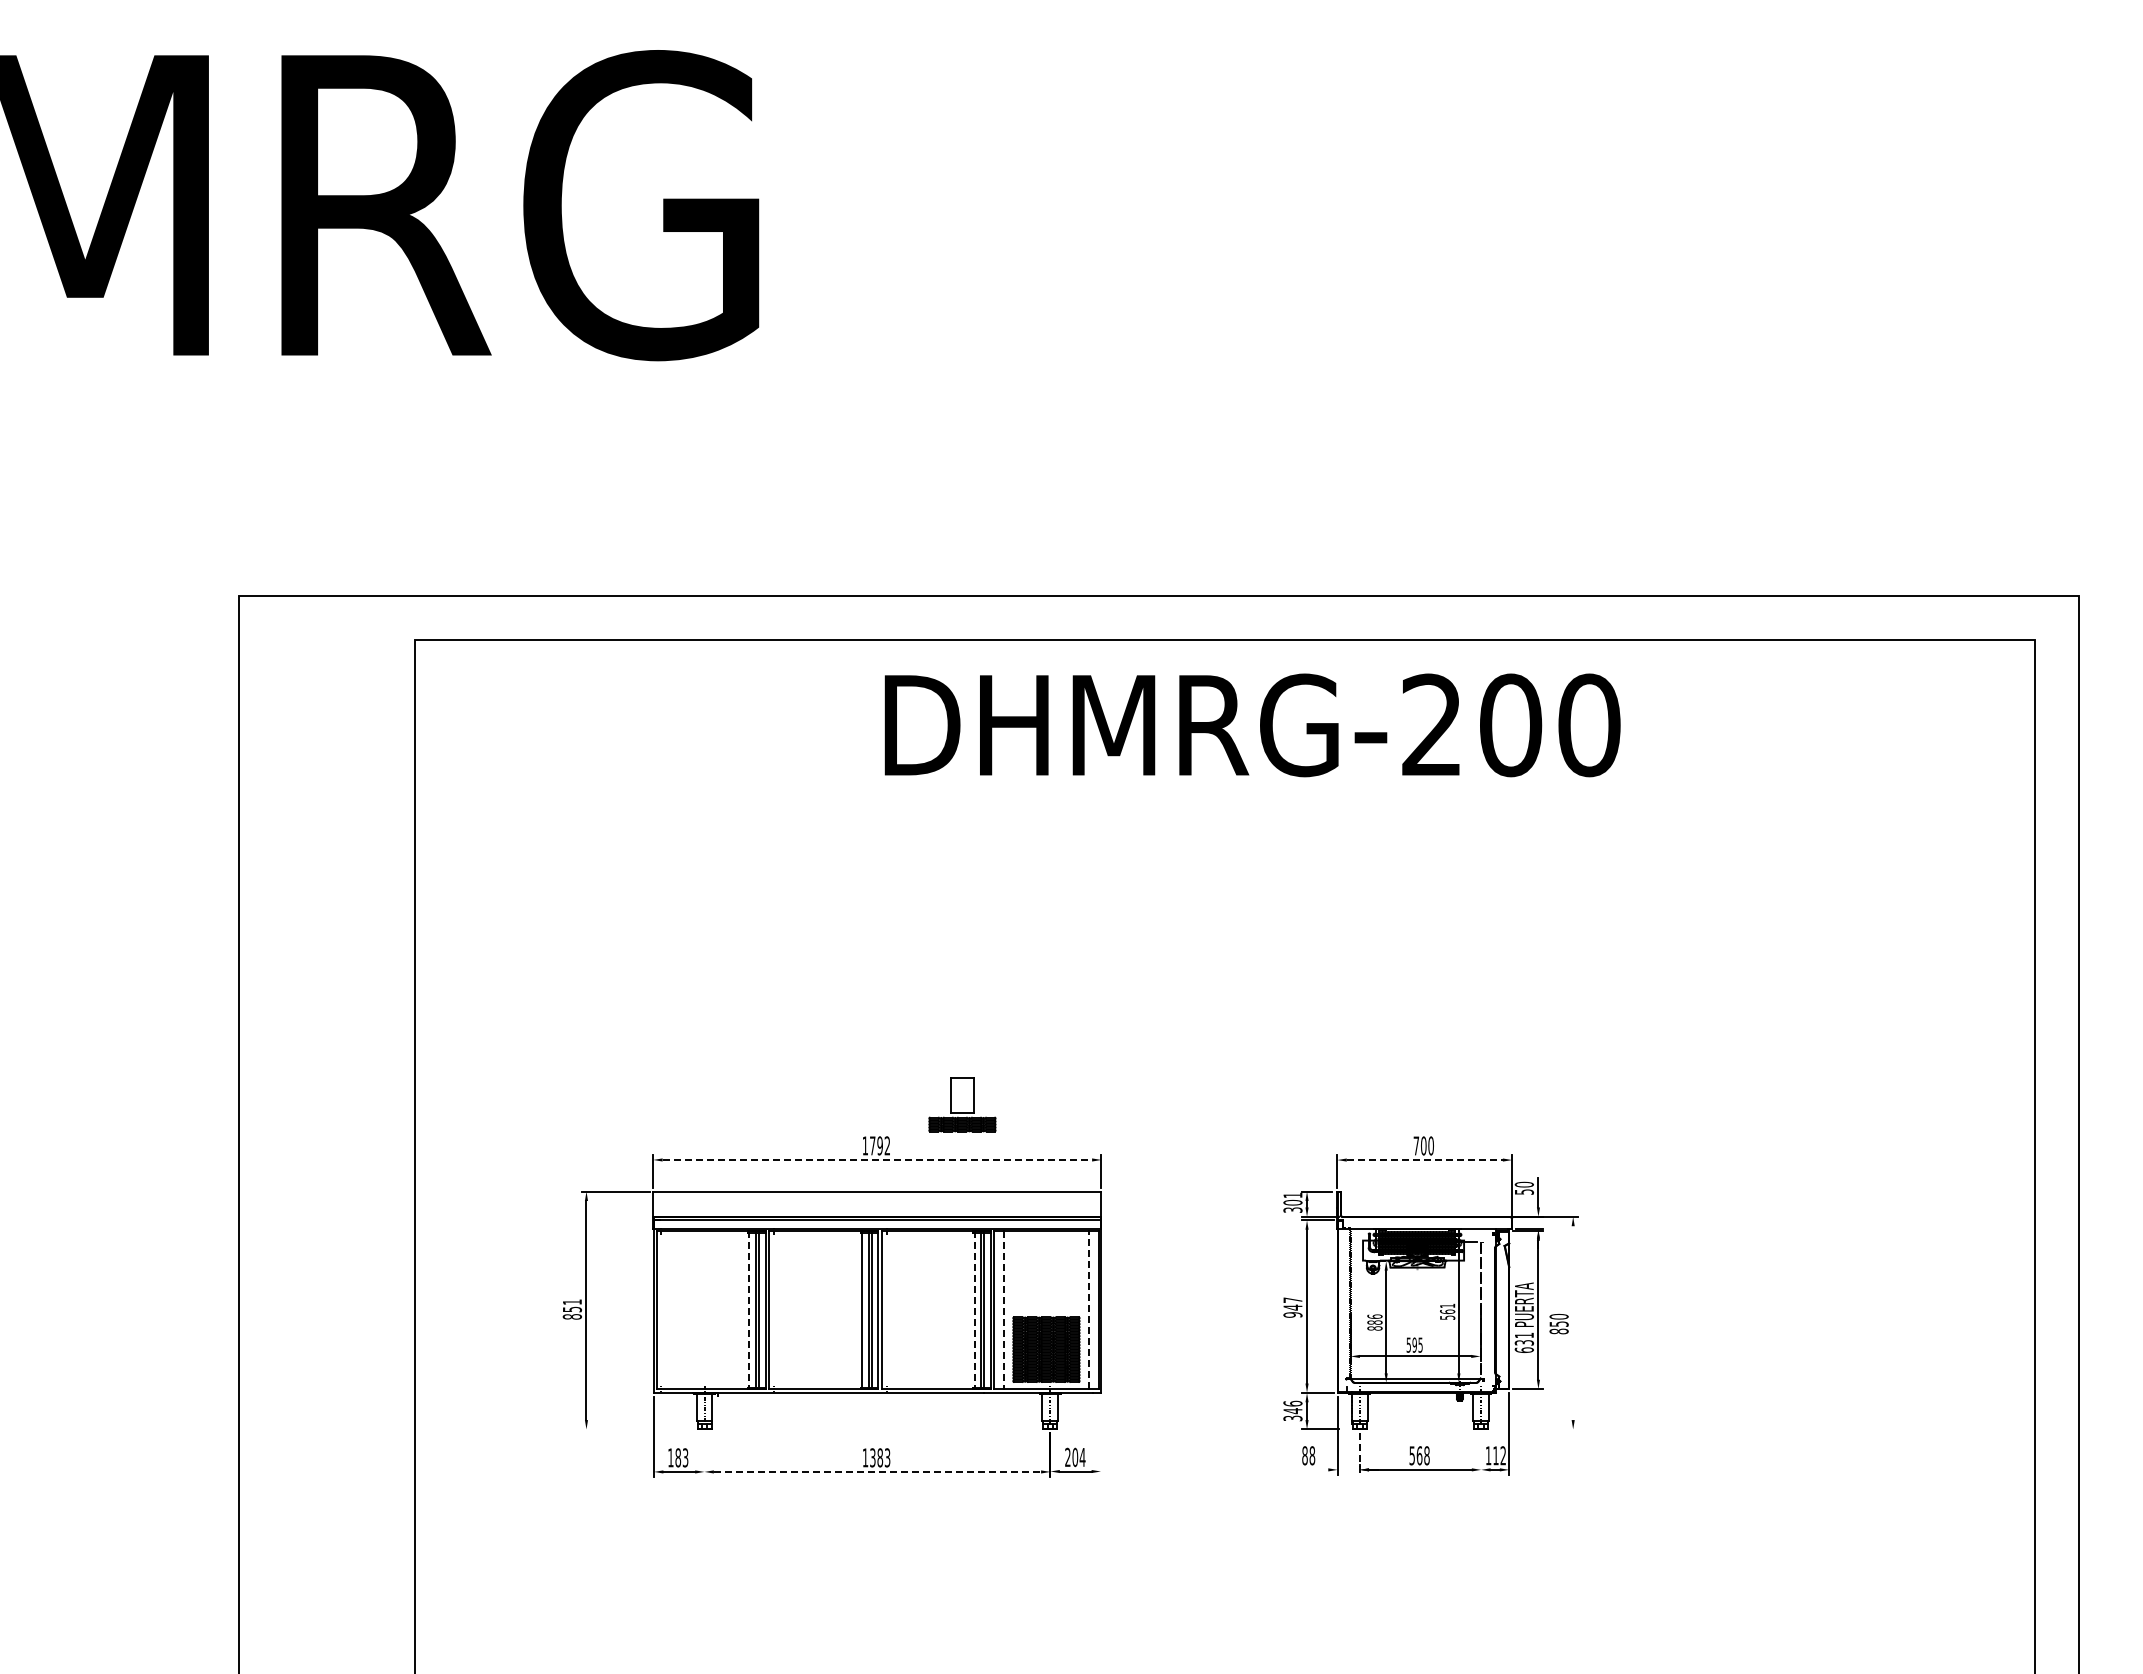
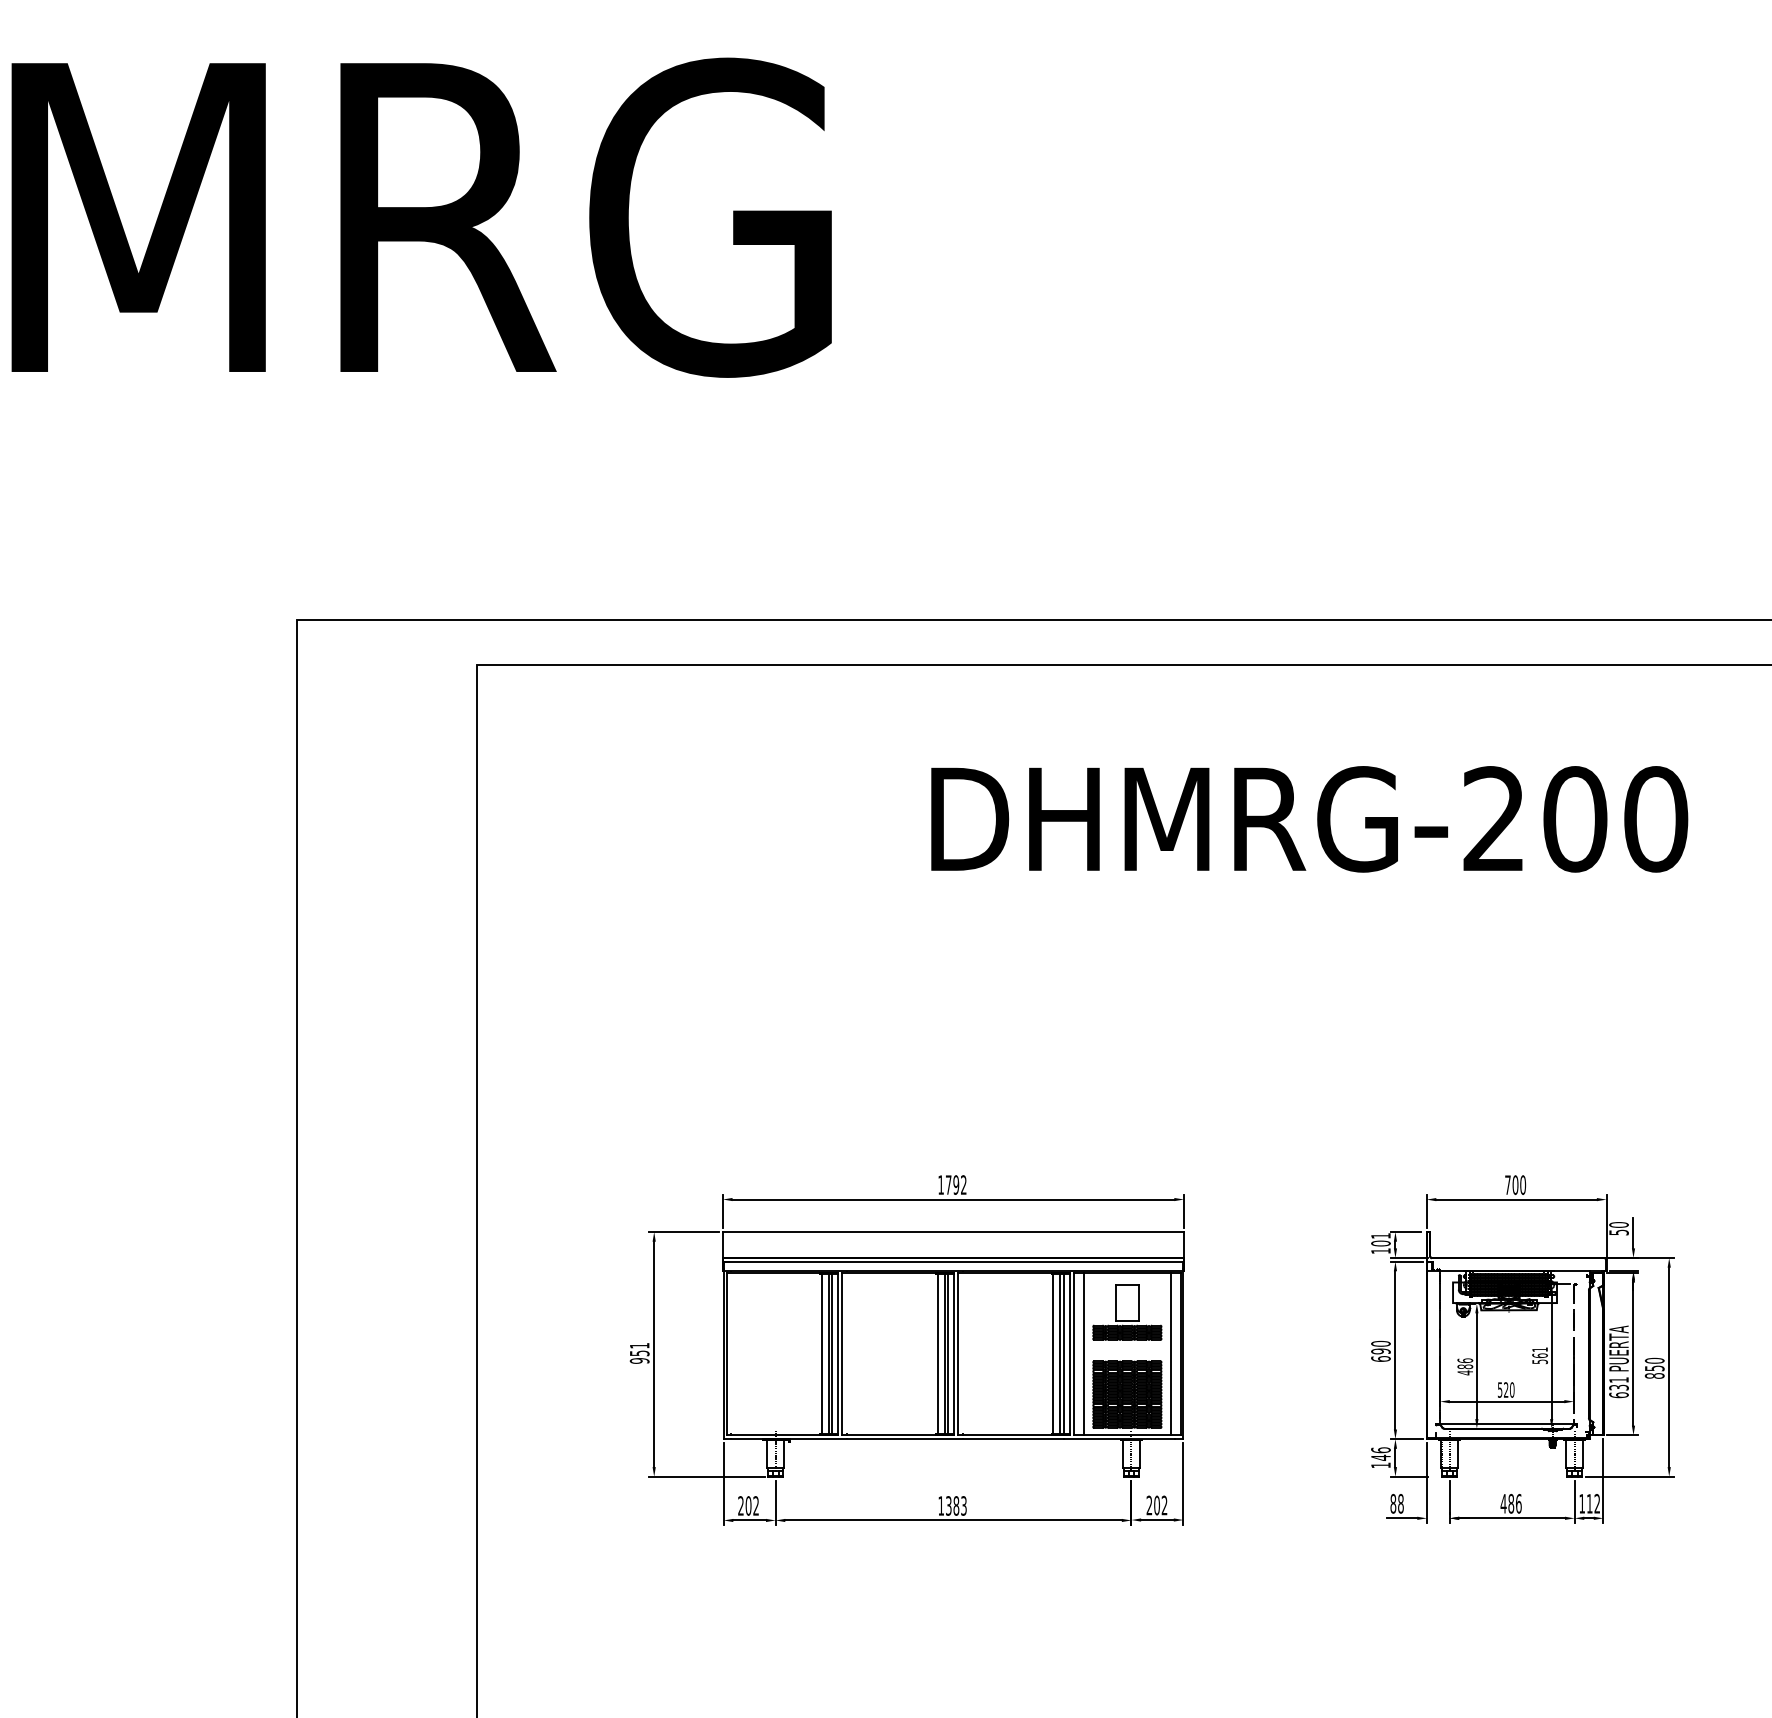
text: (1252, 725) -> (1309, 819), moved
part: (962, 1104) -> (1127, 1312), moved
line: (877, 1159) -> (953, 1199), dashed -> solid
line: (1425, 1160) -> (1517, 1200), dashed -> solid
text: (1292, 1209) -> (1380, 1250), 301 -> 101
text: (1292, 1307) -> (1380, 1351), 947 -> 690
line: (749, 1310) -> (821, 1354), dashed -> solid
line: (974, 1310) -> (1053, 1354), dashed -> solid
line: (1004, 1310) -> (1084, 1354), dashed -> solid
line: (1088, 1310) -> (1170, 1354), dashed -> solid
text: (572, 1316) -> (639, 1360), 851 -> 951
line: (1573, 1323) -> (1669, 1367), added
text: (1374, 1328) -> (1464, 1372), 886 -> 486
text: (1417, 1344) -> (1509, 1389), 595 -> 520
text: (1292, 1418) -> (1380, 1465), 346 -> 146
line: (637, 1429) -> (706, 1476), added
line: (1534, 1429) -> (1629, 1476), added
line: (1100, 1436) -> (1182, 1483), added
line: (1359, 1453) -> (1449, 1501), dashed -> solid
line: (1481, 1453) -> (1574, 1501), added
line: (704, 1454) -> (775, 1502), added
text: (1419, 1455) -> (1511, 1503), 568 -> 486
text: (1082, 1456) -> (1164, 1504), 204 -> 202
text: (678, 1457) -> (748, 1505), 183 -> 202
line: (1313, 1469) -> (1402, 1517), added
line: (877, 1471) -> (953, 1520), dashed -> solid

